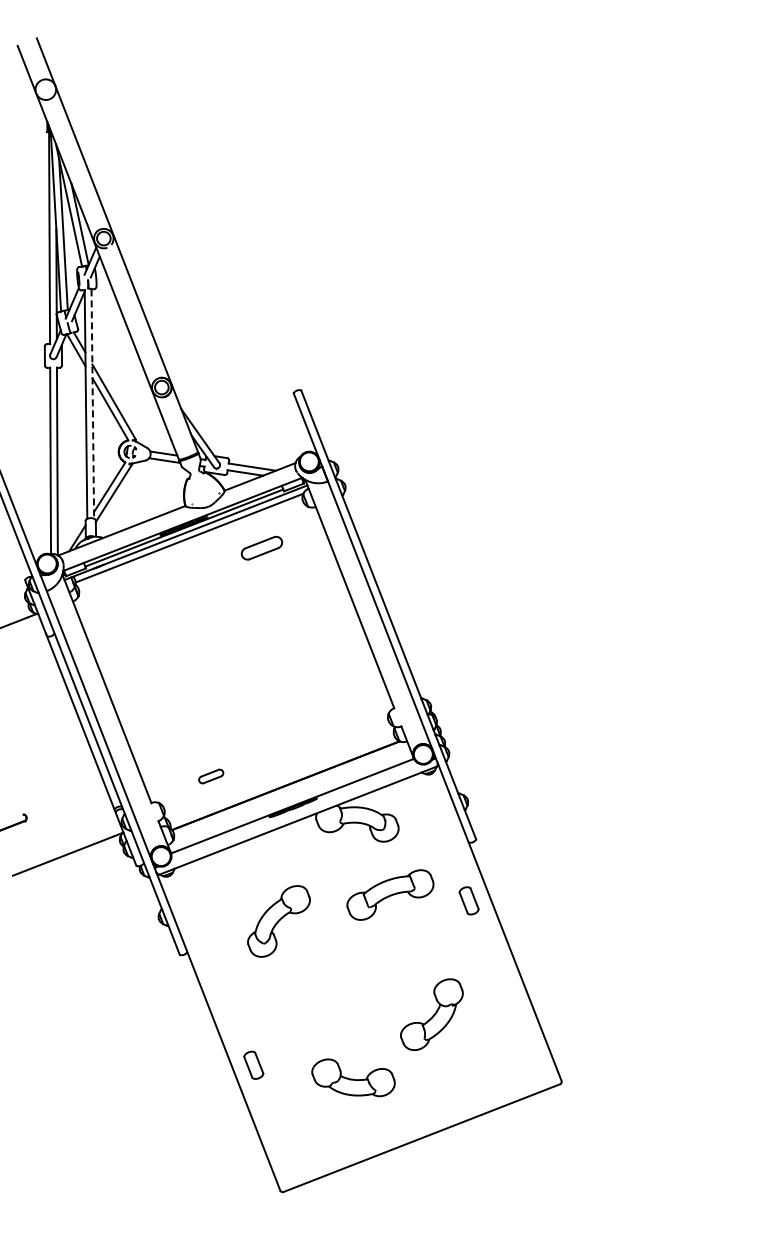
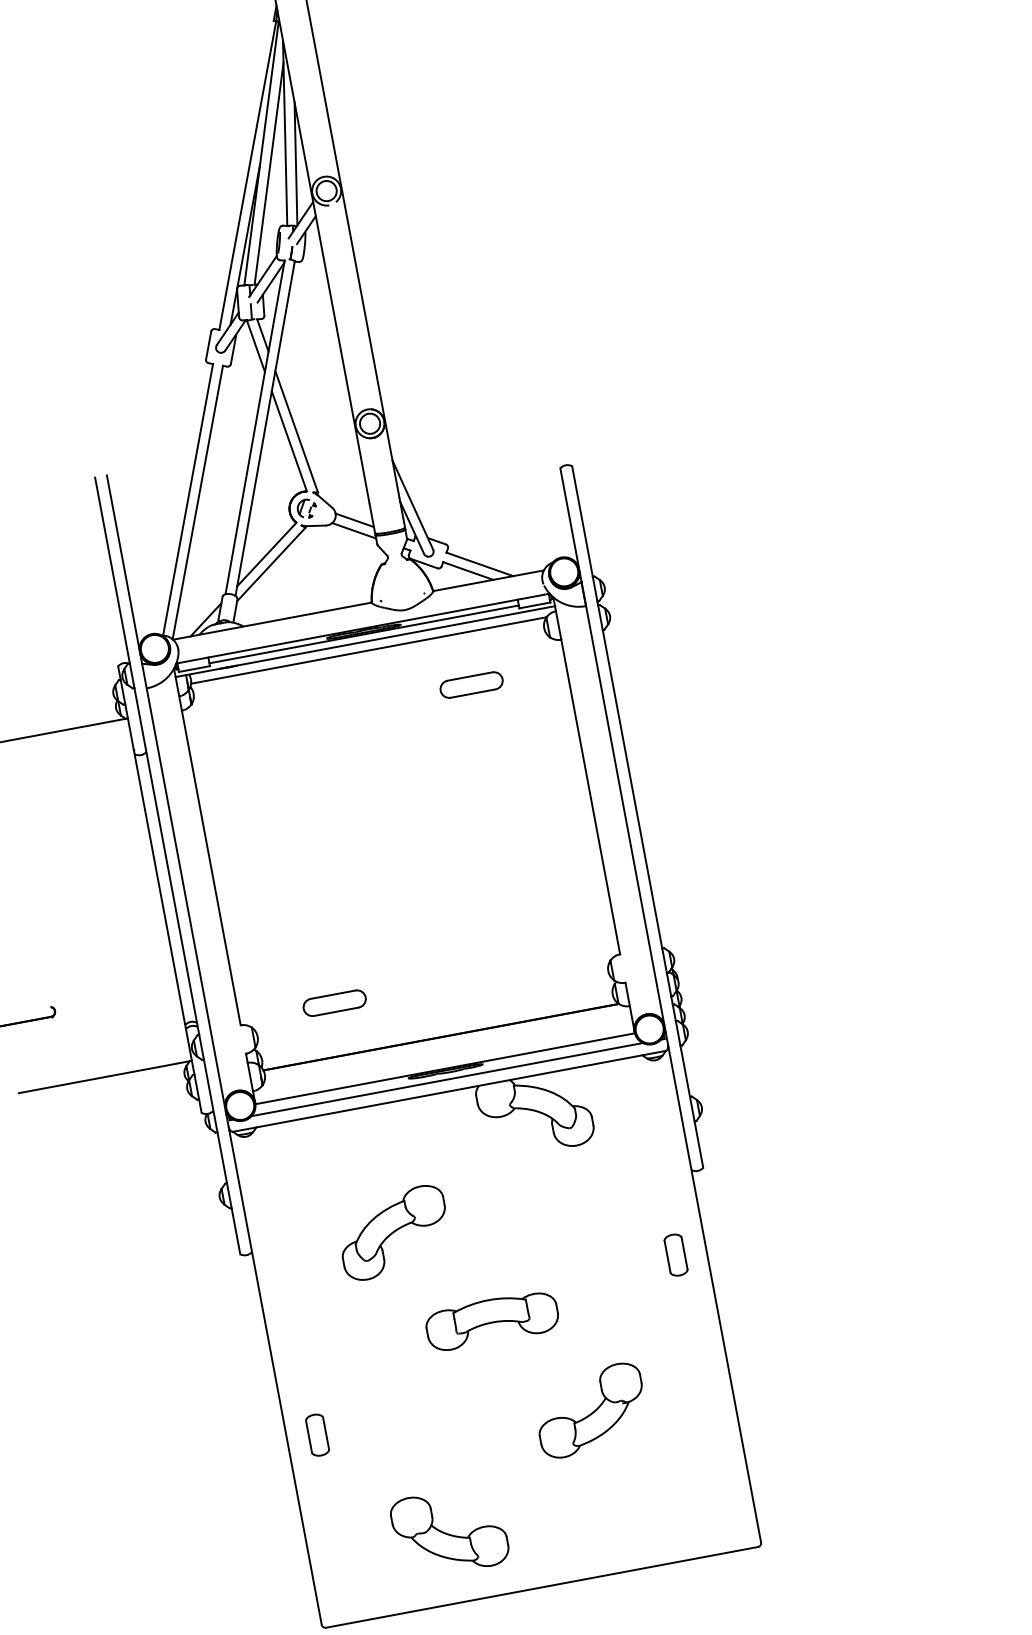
line: (92, 404) -> (264, 429), dashed -> solid
part: (211, 776) -> (335, 1003), size x1.67
line: (294, 812) -> (446, 1078), added
part: (390, 894) -> (492, 1320), moved
part: (353, 1077) -> (449, 1531), moved

